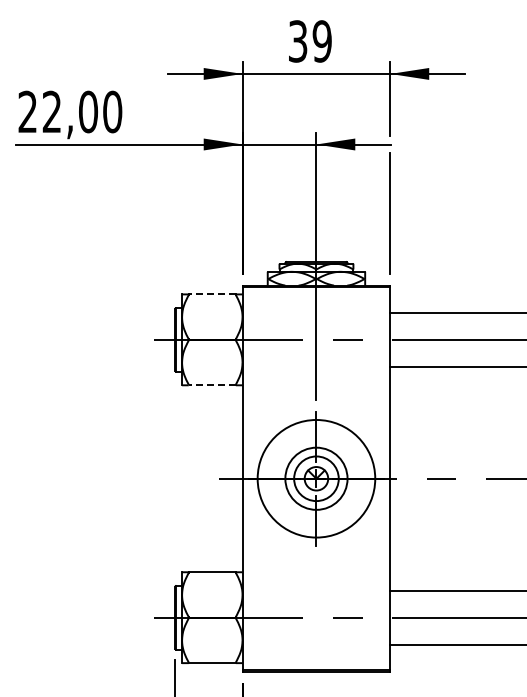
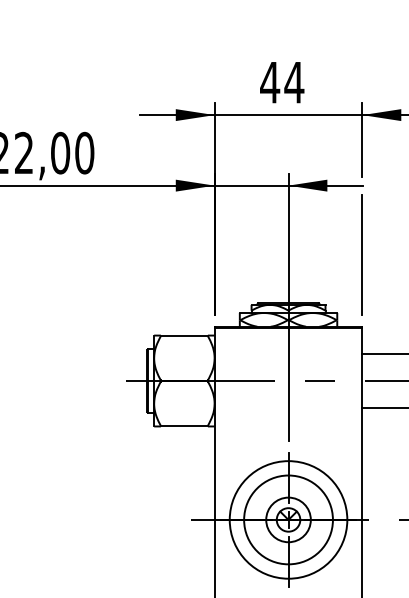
text: (310, 41) -> (282, 82), 39 -> 44
line: (212, 294) -> (184, 335), dashed -> solid
line: (212, 385) -> (184, 426), dashed -> solid
circle: (316, 478) -> (288, 519), size x1.43

